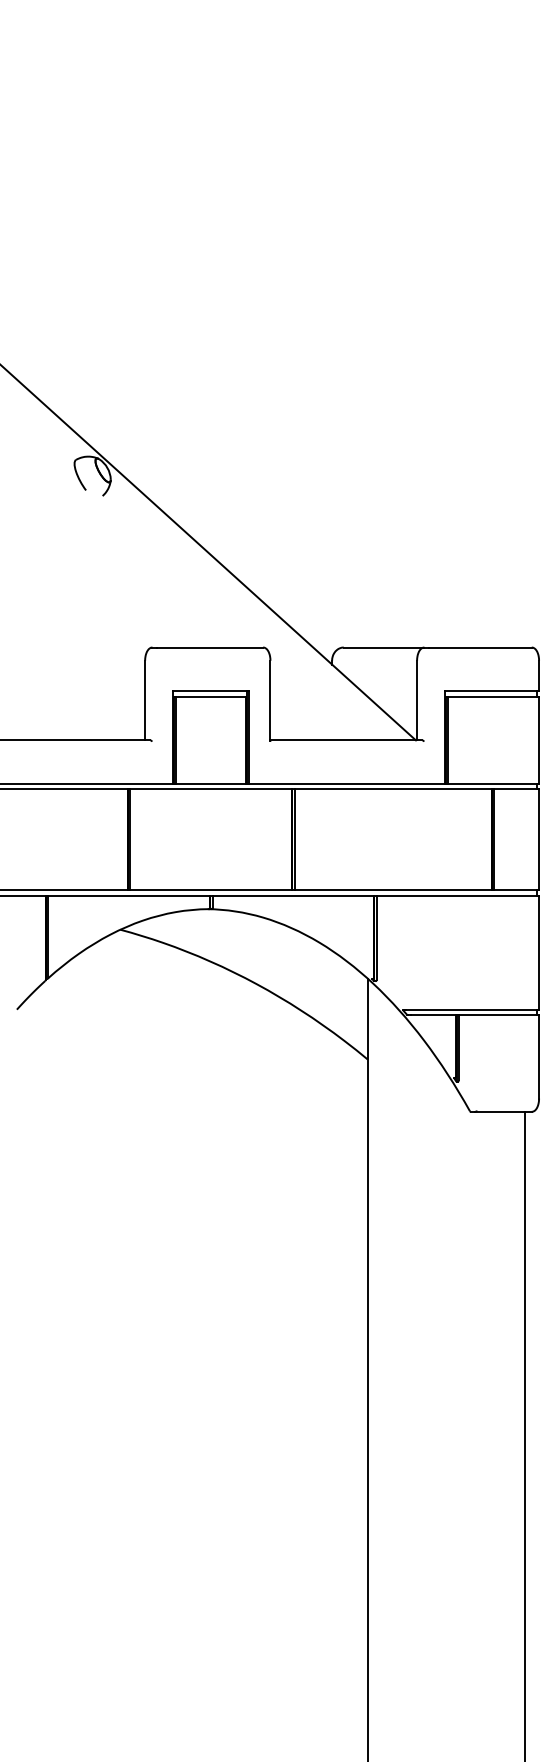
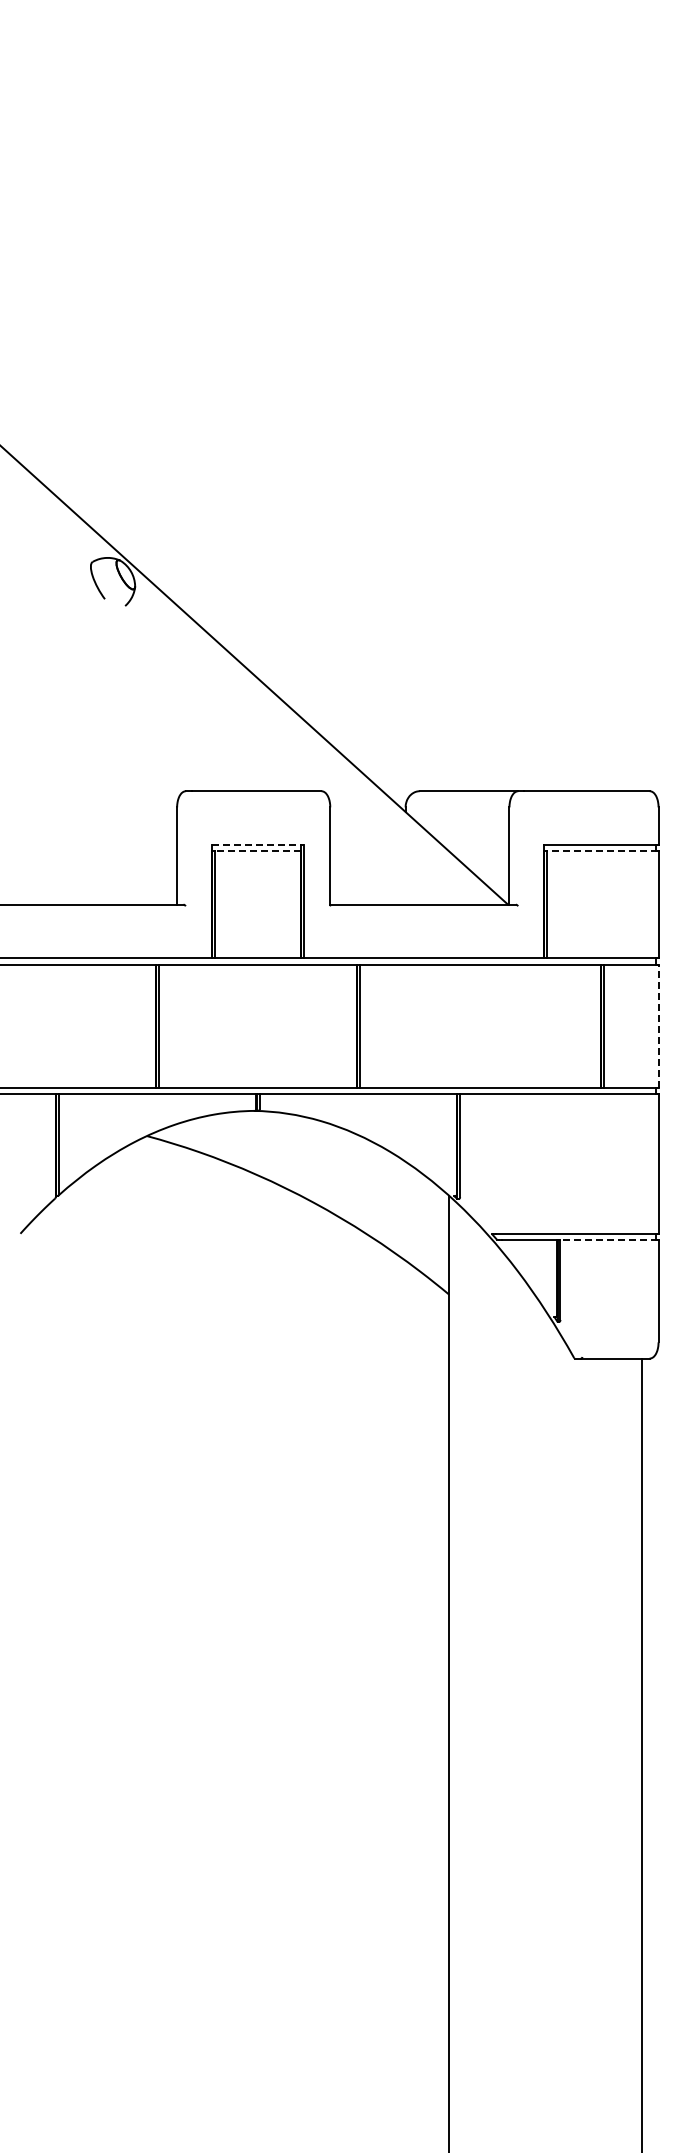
line: (211, 691) -> (258, 844), solid -> dashed
line: (210, 696) -> (257, 851), solid -> dashed
line: (493, 696) -> (602, 851), solid -> dashed
line: (539, 840) -> (658, 1026), solid -> dashed
line: (498, 1015) -> (609, 1240), solid -> dashed

